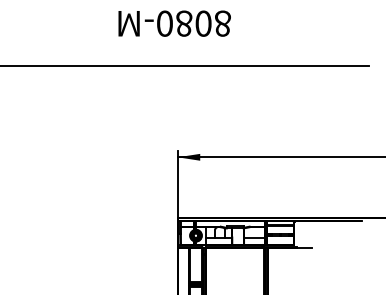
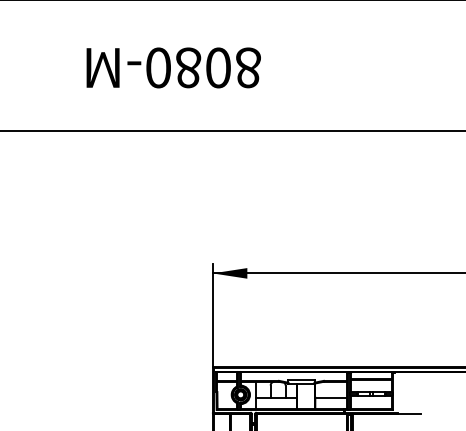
text: (174, 23) -> (173, 67), moved

